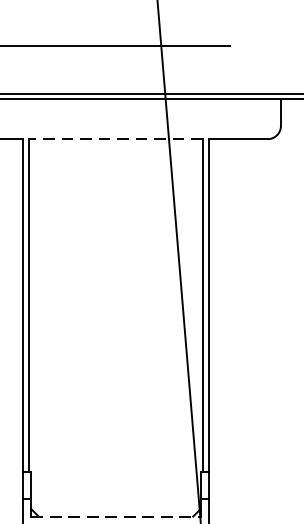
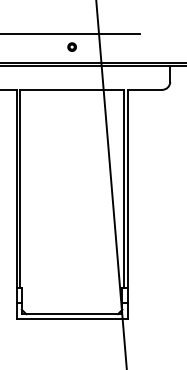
part: (114, 66) -> (71, 46), added
line: (116, 138) -> (72, 89), dashed -> solid
line: (116, 517) -> (72, 314), dashed -> solid

